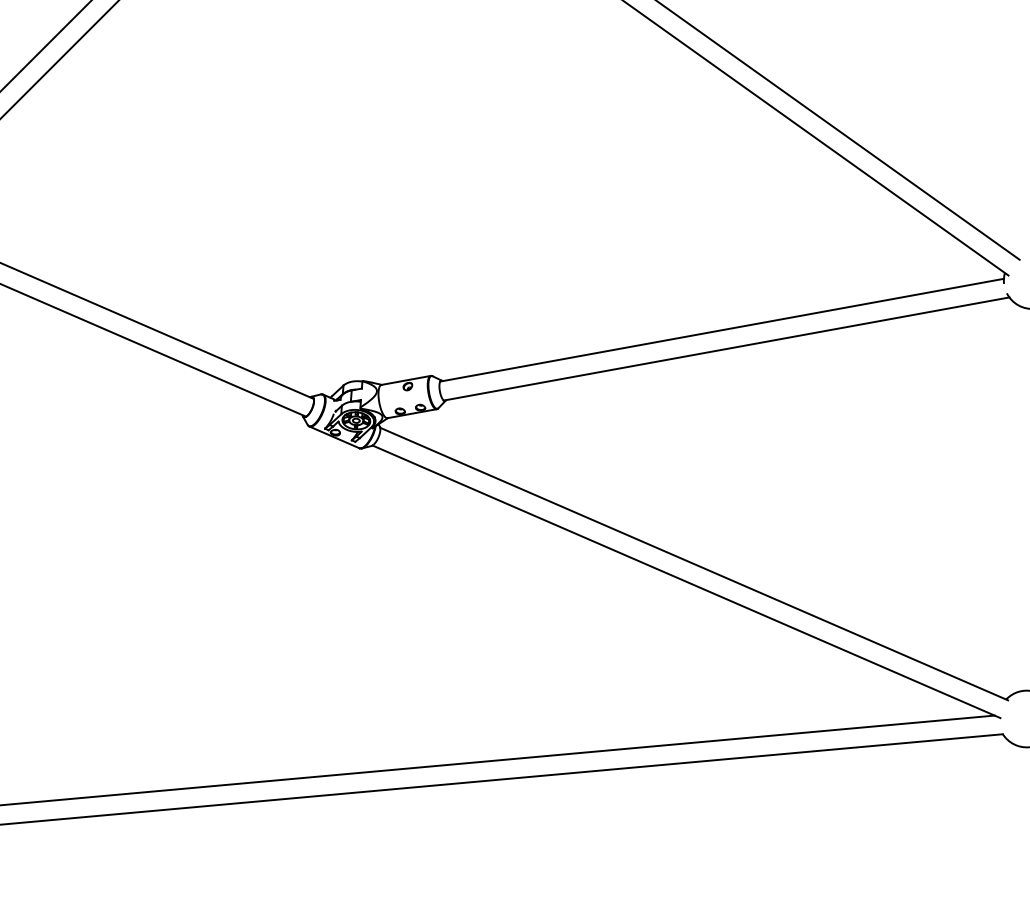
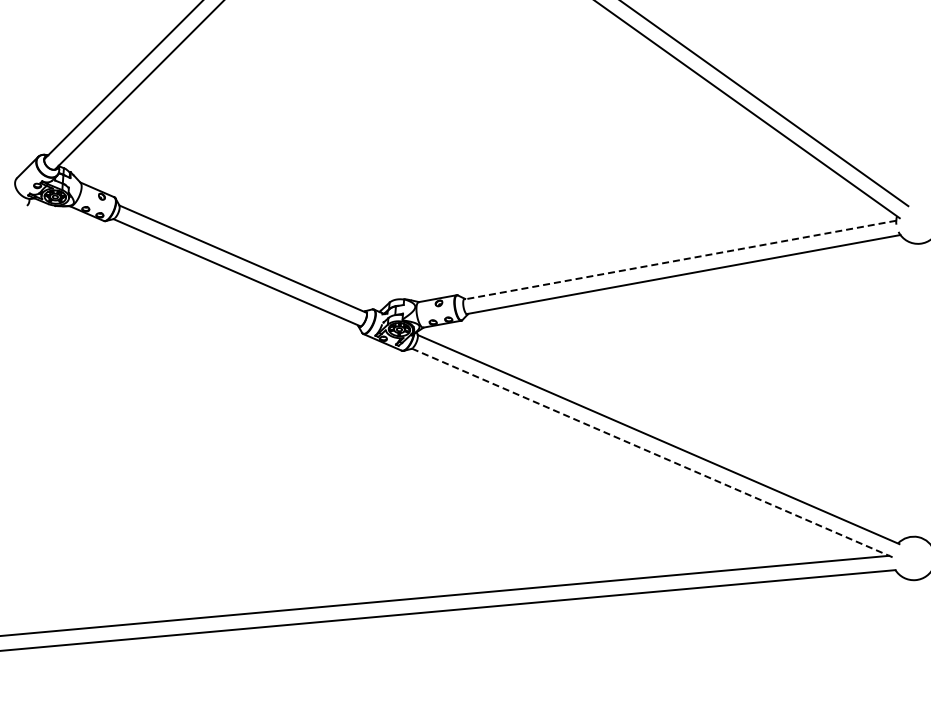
line: (722, 330) -> (680, 260), solid -> dashed
line: (686, 582) -> (652, 453), solid -> dashed

